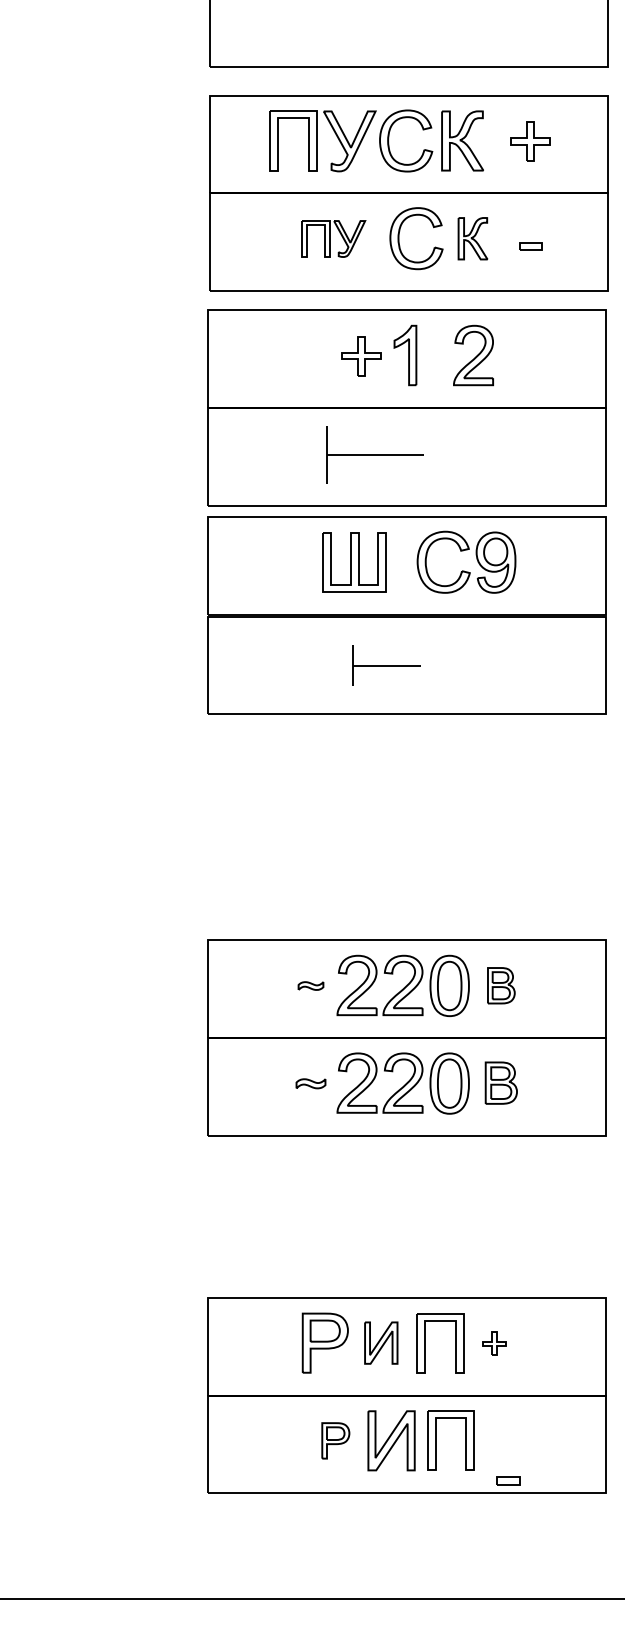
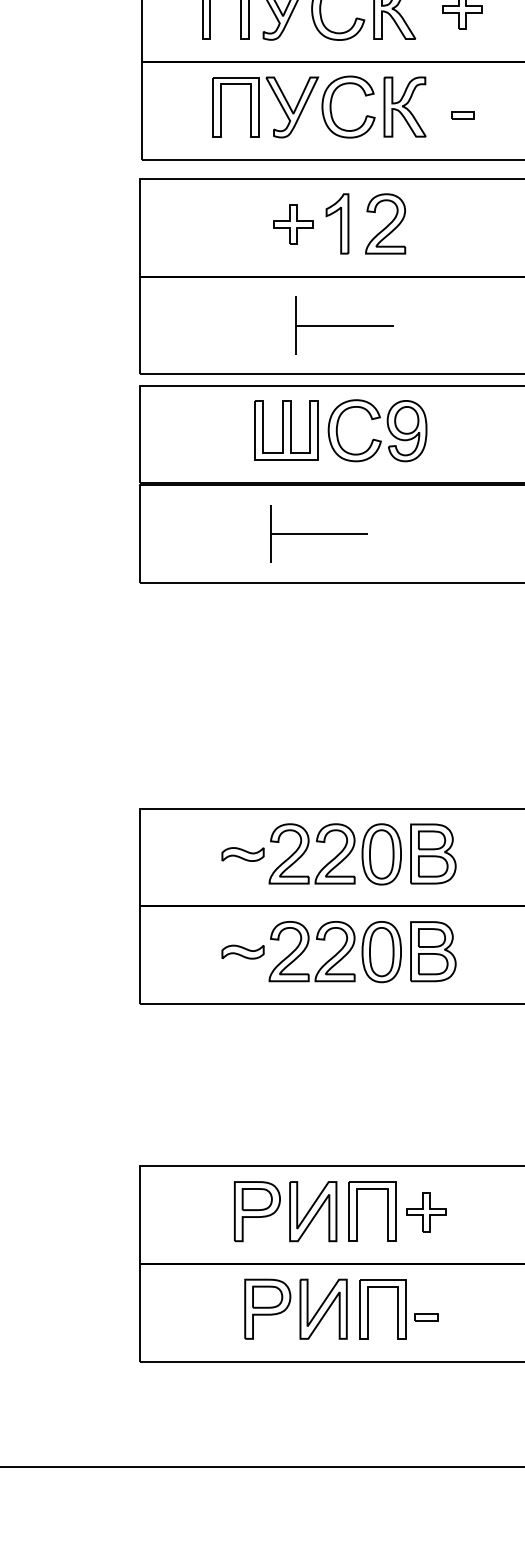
part: (333, 238) -> (265, 106), size x1.67
part: (472, 238) -> (404, 106), size x1.43
part: (473, 355) -> (385, 223), moved
part: (374, 454) -> (343, 324), moved
part: (464, 570) -> (375, 438), moved
part: (386, 665) -> (318, 533), size x1.43
part: (310, 985) -> (242, 853), size x1.67
part: (501, 985) -> (433, 853), size x1.67
part: (501, 1082) -> (433, 950), size x1.43
part: (310, 1083) -> (242, 951), size x1.43
part: (381, 1342) -> (313, 1210), size x1.43
part: (494, 1343) -> (426, 1211), size x1.67
part: (335, 1440) -> (267, 1308), size x1.67
part: (508, 1480) -> (426, 1316), moved

